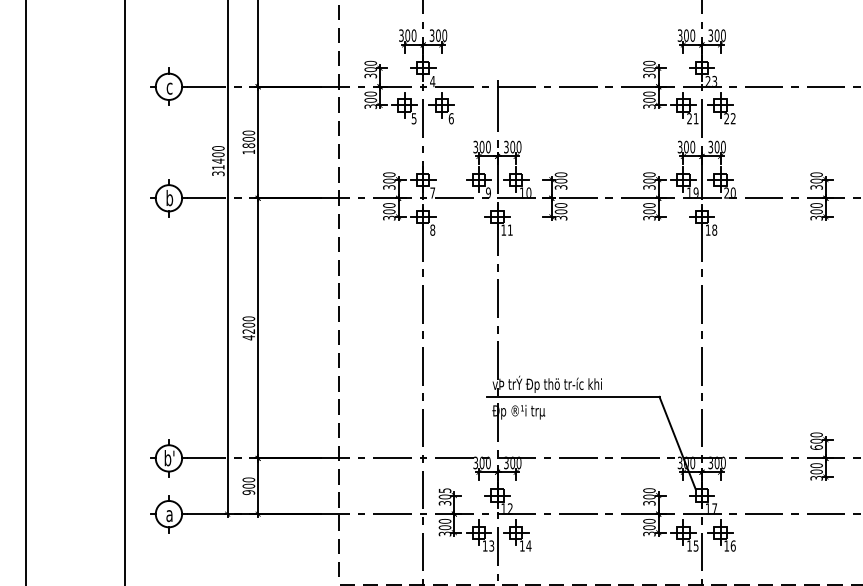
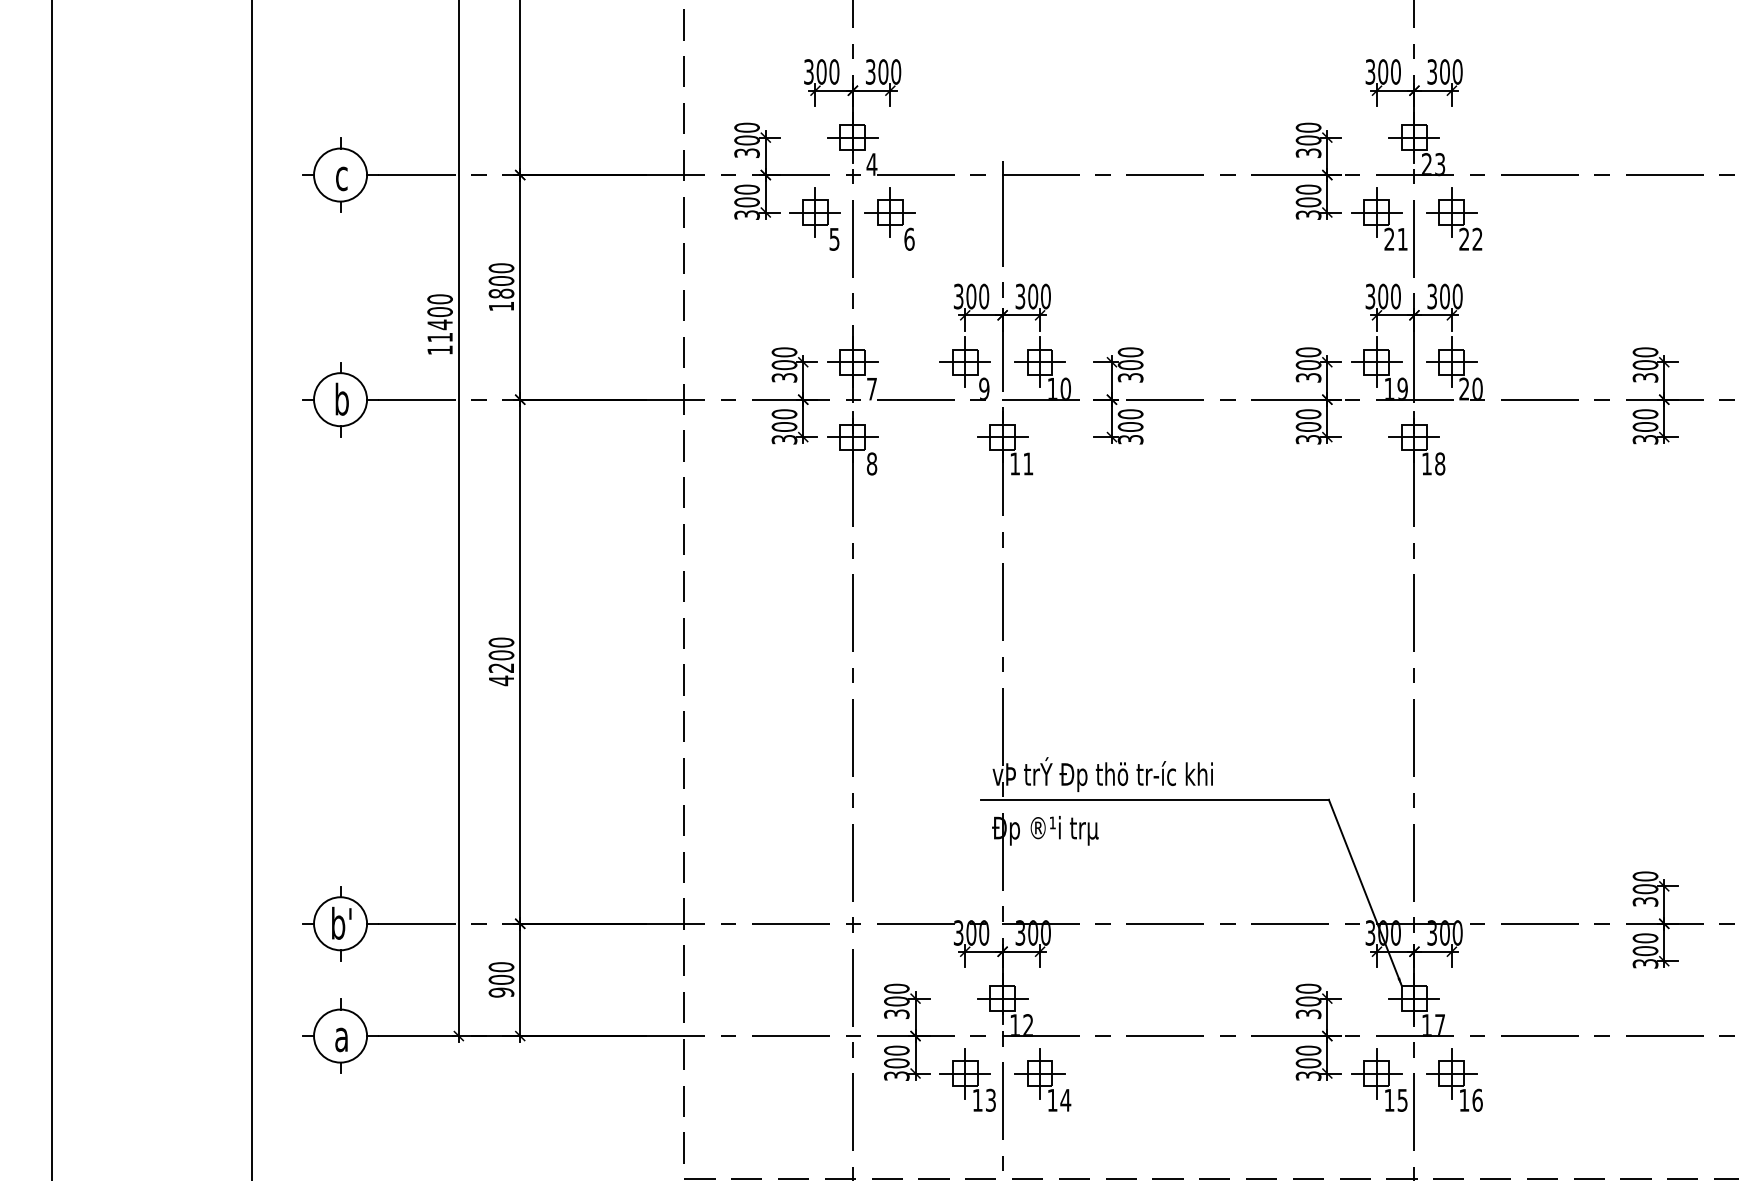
text: (218, 173) -> (440, 349), 31400 -> 11400
text: (816, 447) -> (1645, 901), 600 -> 300
text: (444, 490) -> (895, 988), 305 -> 300

